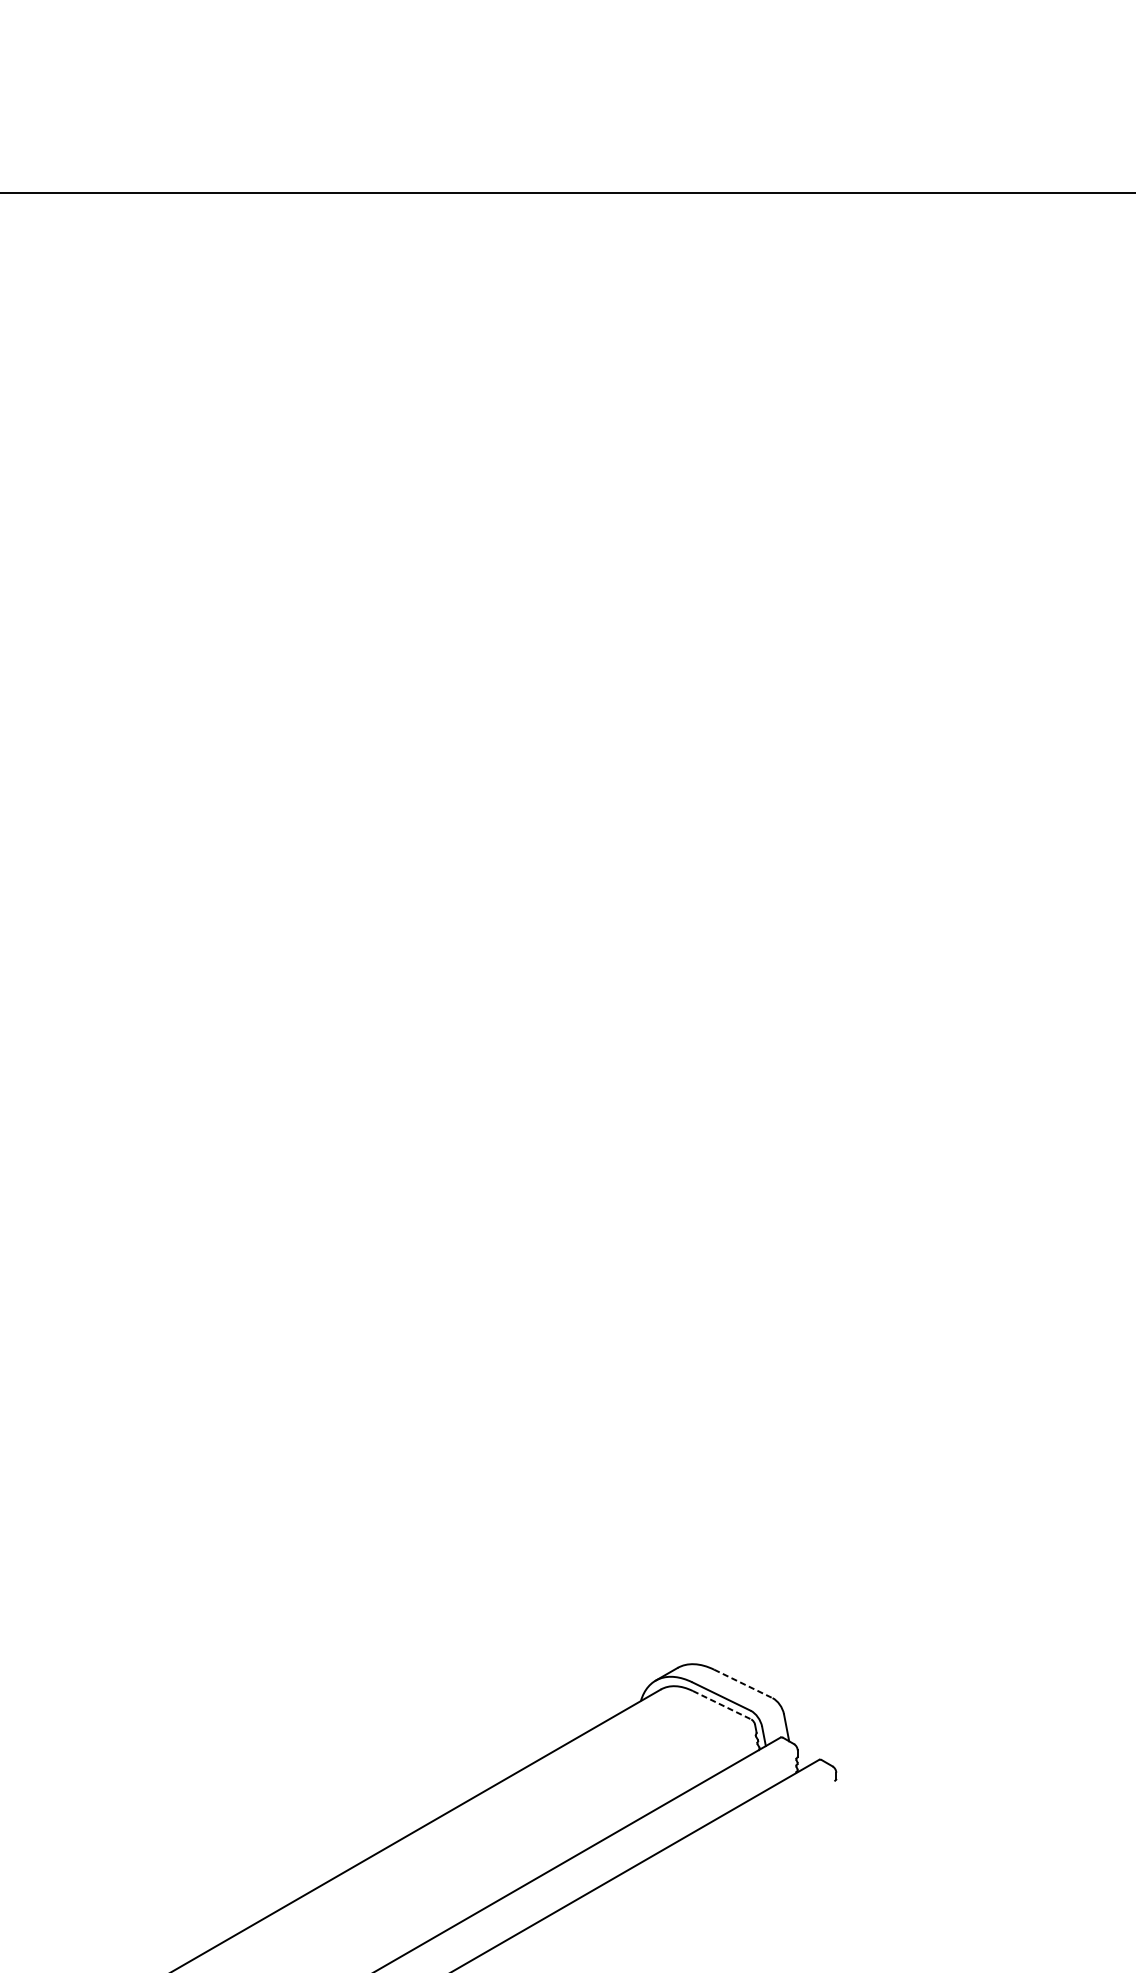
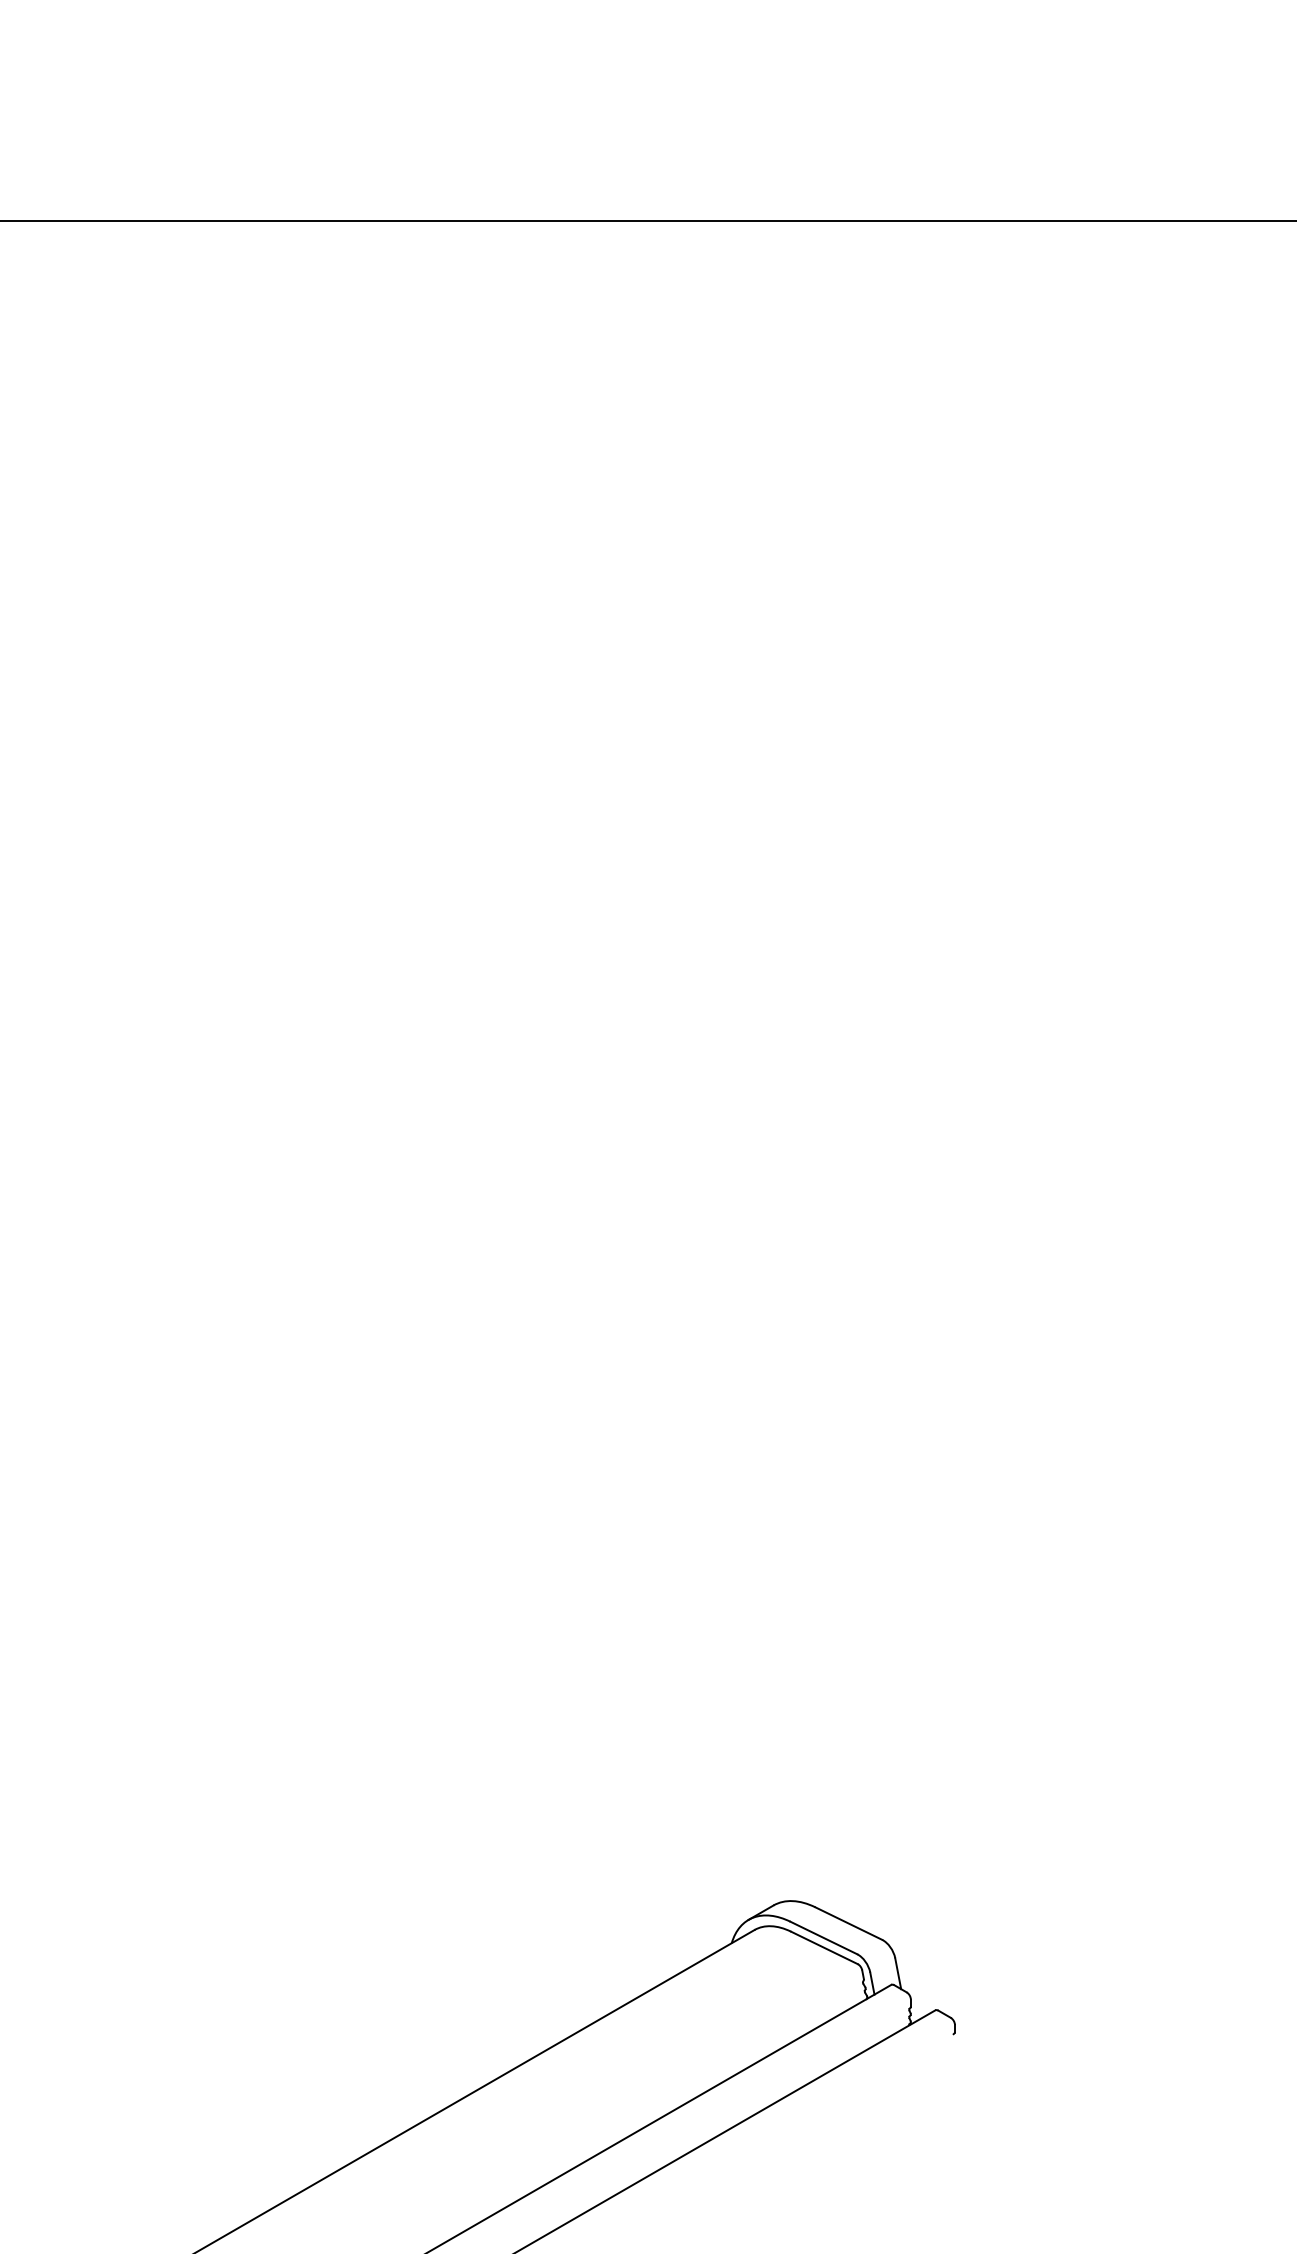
line: (743, 1683) -> (849, 1923), dashed -> solid
line: (722, 1705) -> (824, 1948), dashed -> solid

